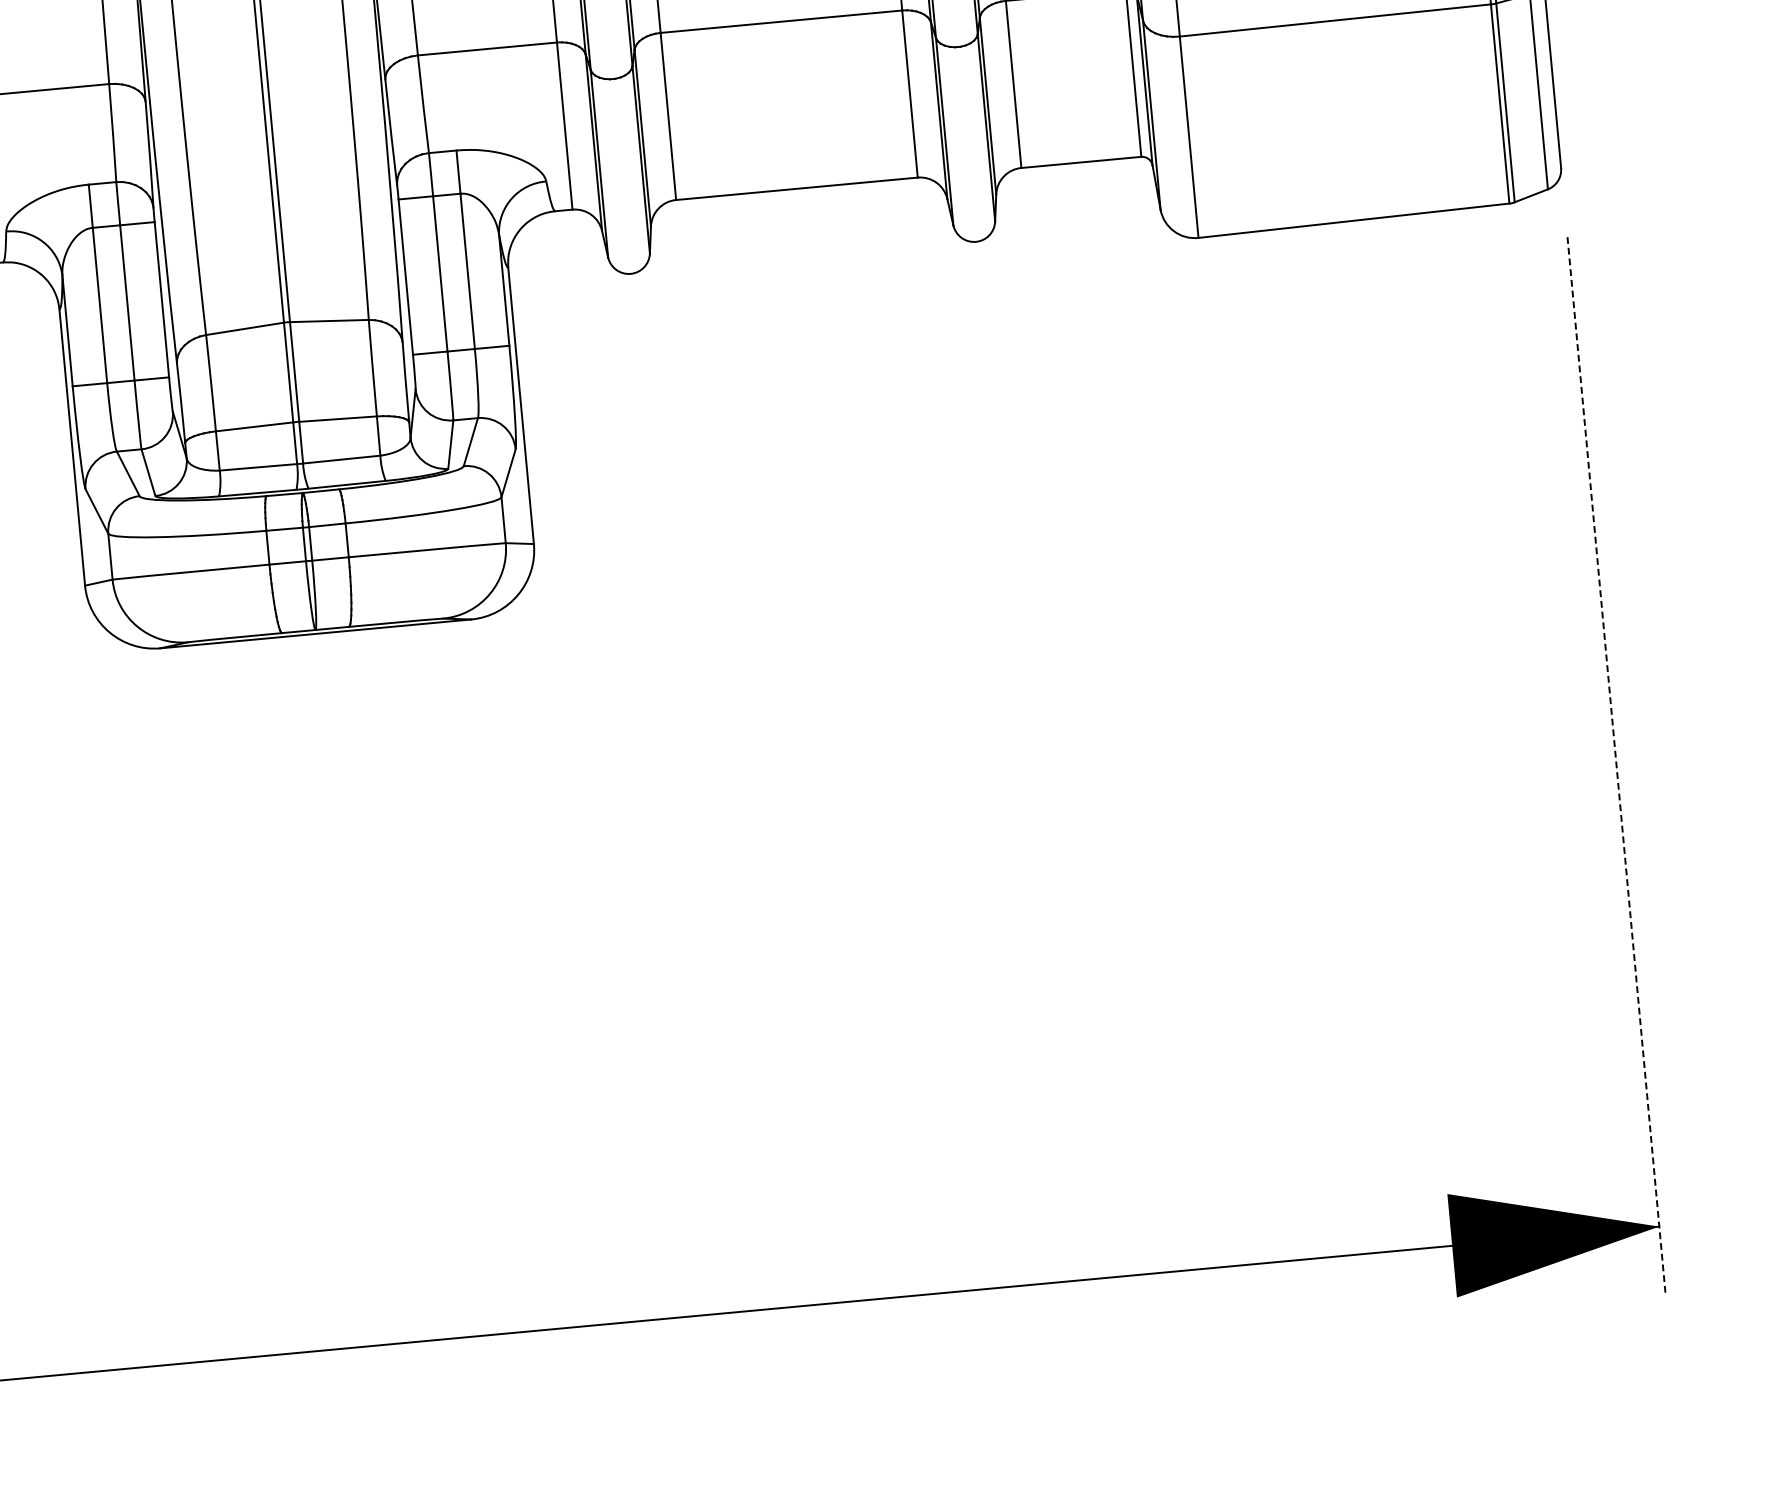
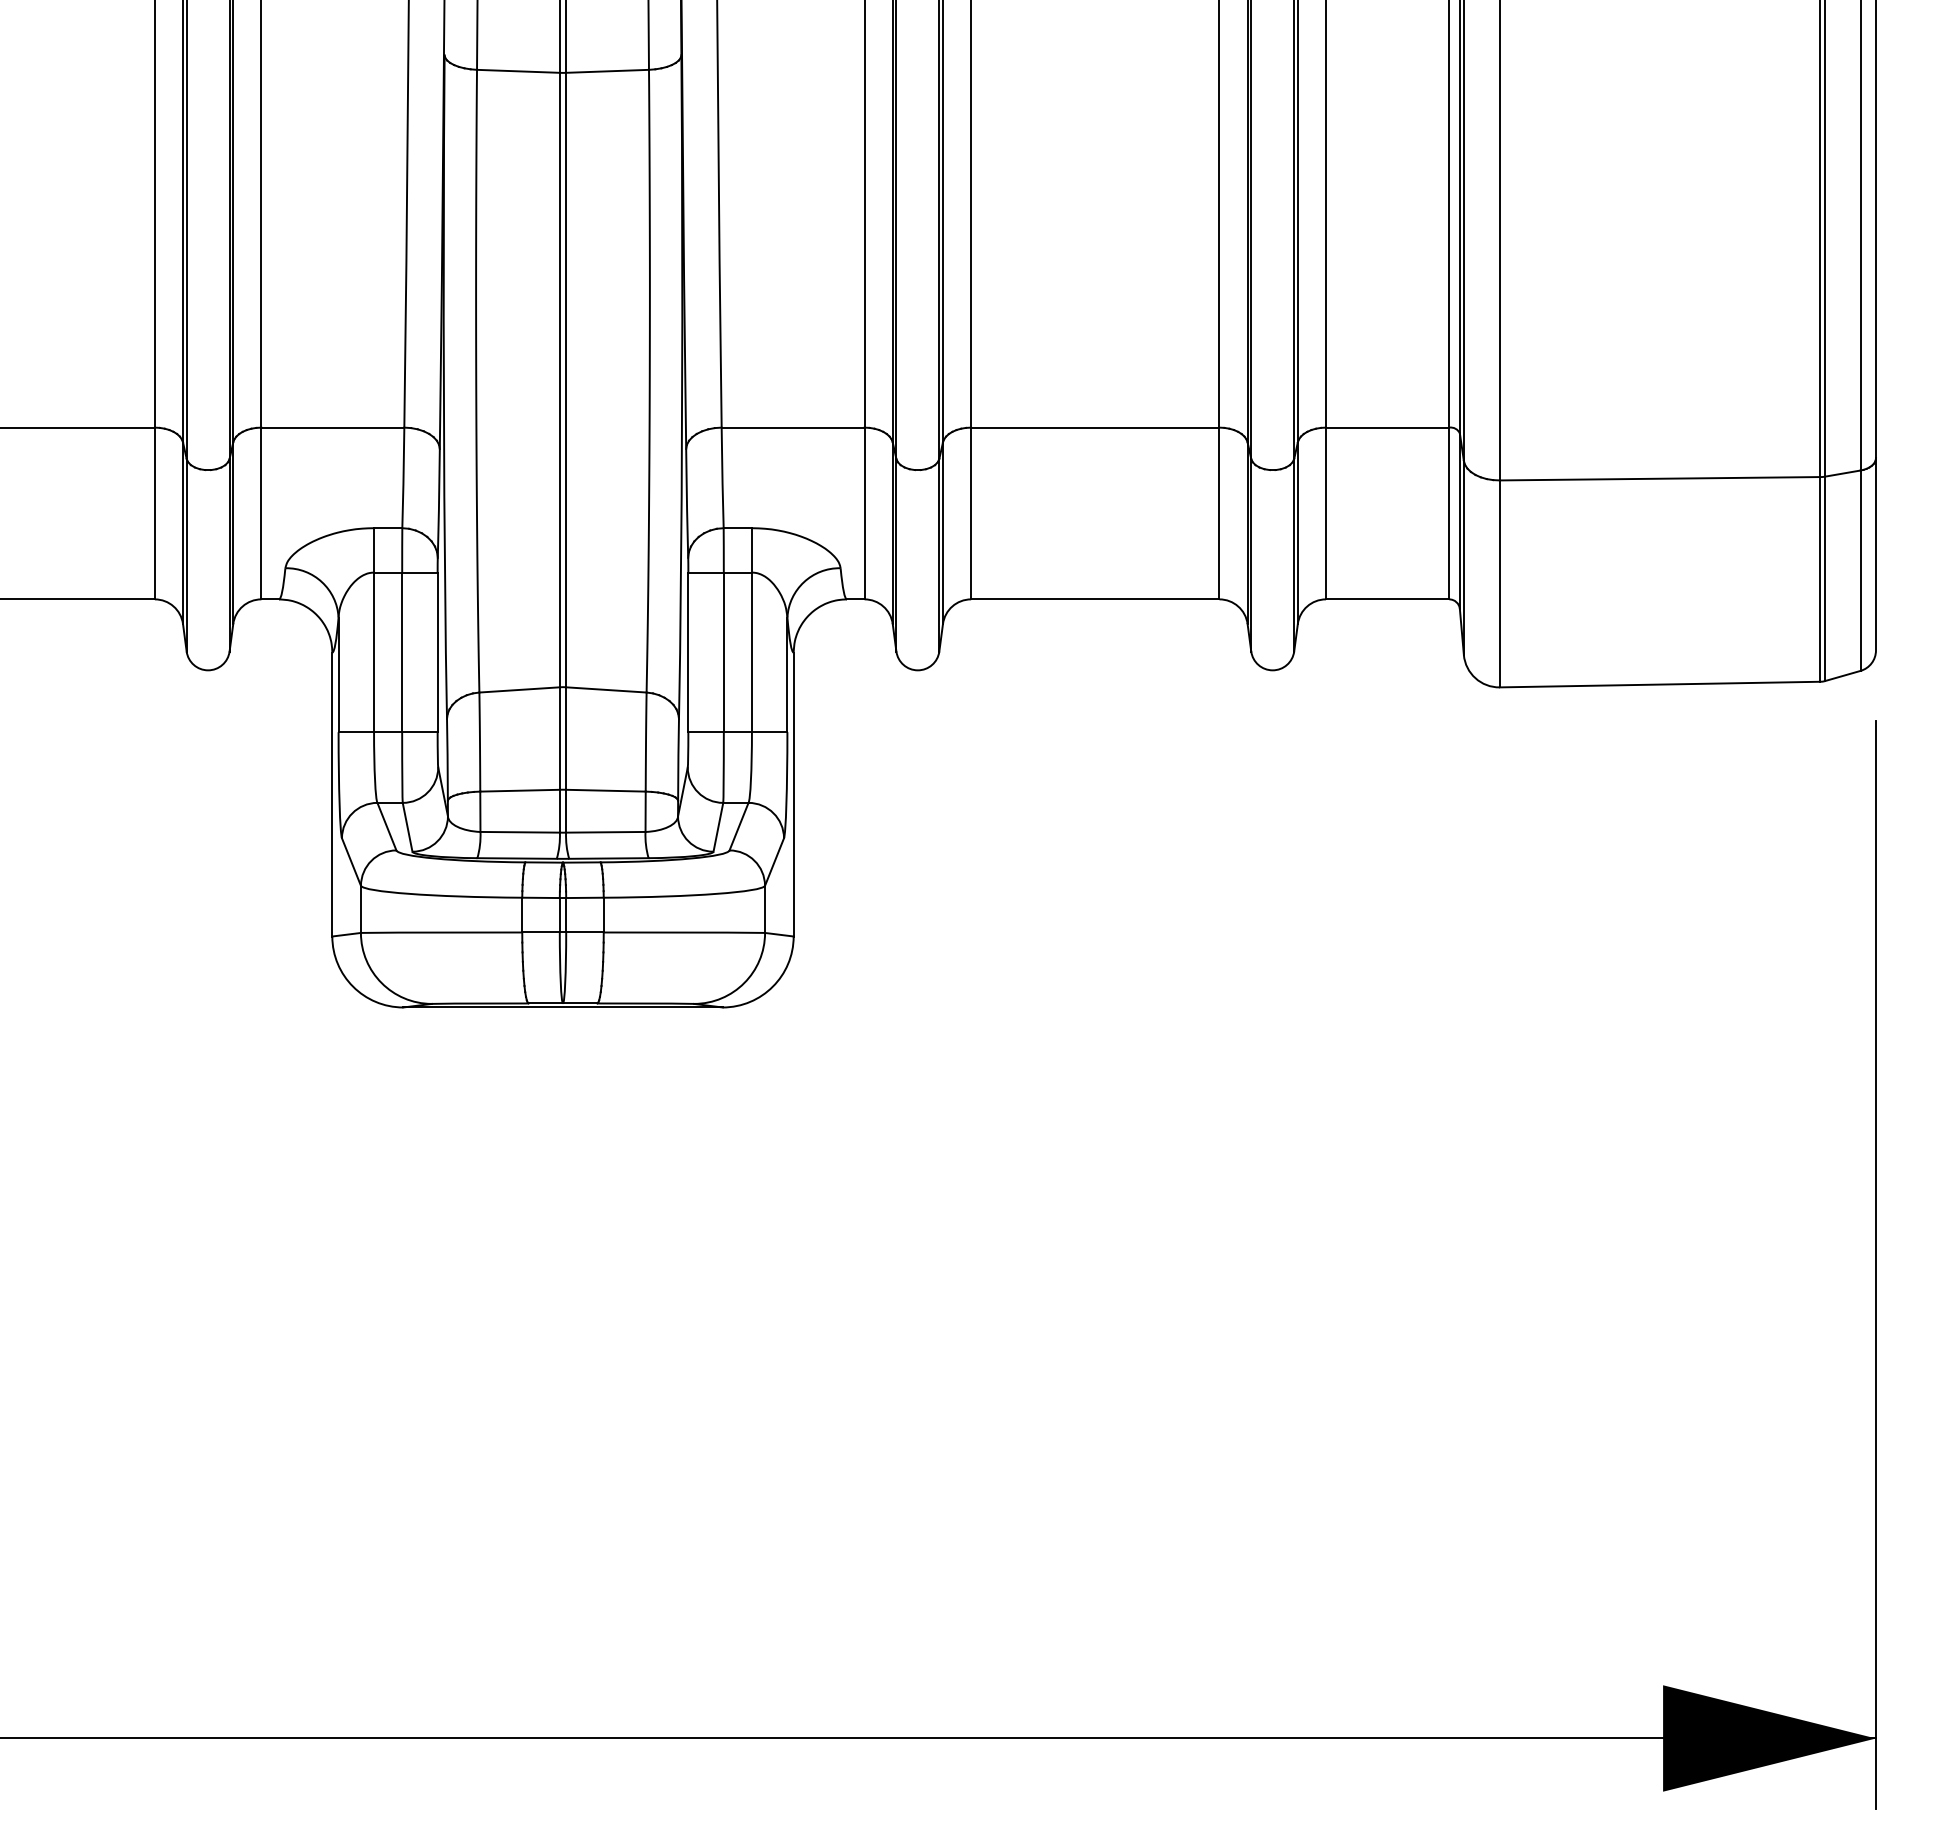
line: (1616, 766) -> (1875, 1265), dashed -> solid

